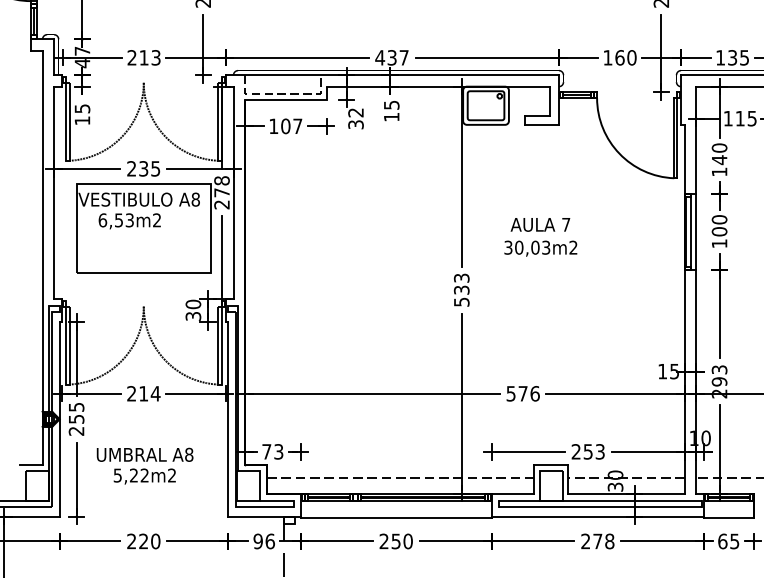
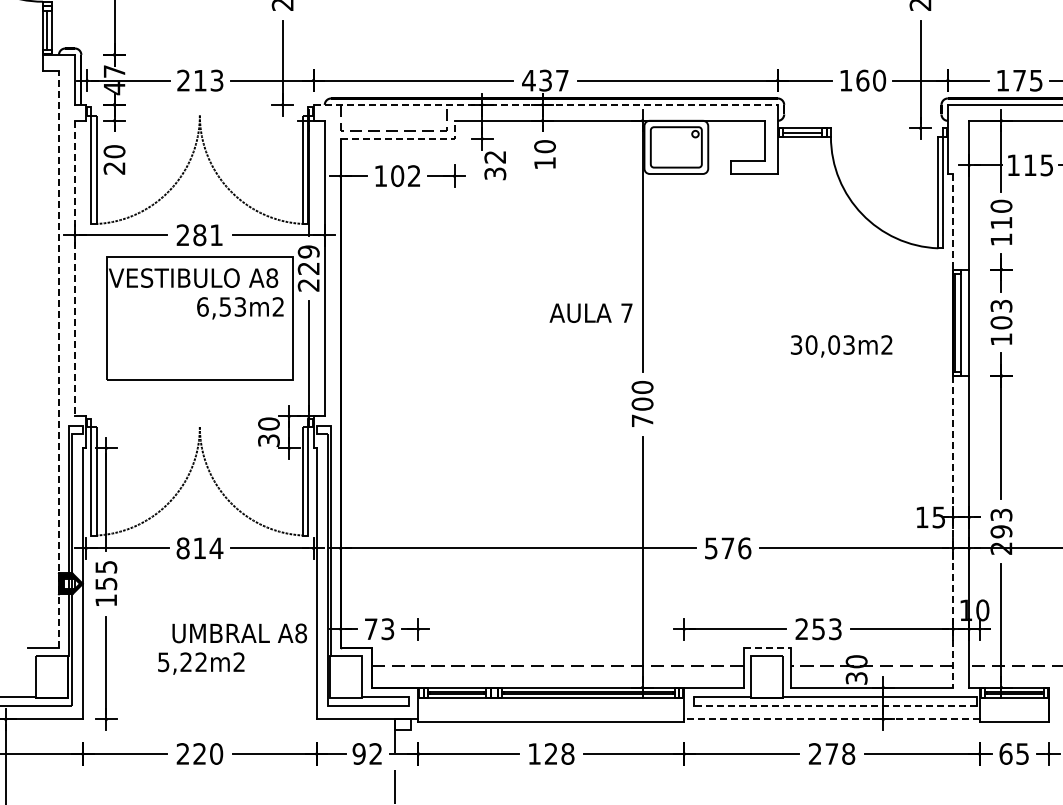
text: (732, 57) -> (1019, 80), 135 -> 175
line: (392, 74) -> (546, 104), solid -> dashed
line: (292, 99) -> (407, 138), solid -> dashed
text: (391, 105) -> (544, 146), 15 -> 10
text: (82, 114) -> (114, 159), 15 -> 20
text: (297, 125) -> (414, 175), 107 -> 102
line: (685, 158) -> (953, 221), solid -> dashed
text: (719, 160) -> (1001, 223), 140 -> 110
text: (149, 169) -> (207, 235), 235 -> 281
text: (221, 186) -> (308, 259), 278 -> 229
line: (53, 192) -> (74, 268), solid -> dashed
text: (719, 219) -> (1001, 305), 100 -> 103
text: (129, 221) -> (240, 308), moved
text: (540, 224) -> (590, 312), moved
text: (540, 248) -> (841, 346), moved
line: (42, 258) -> (59, 359), solid -> dashed
text: (461, 289) -> (642, 403), 533 -> 700
line: (685, 381) -> (953, 531), solid -> dashed
text: (131, 393) -> (182, 548), 214 -> 814
text: (76, 431) -> (105, 600), 255 -> 155
text: (144, 454) -> (239, 633), moved
line: (551, 465) -> (767, 648), solid -> dashed
line: (599, 506) -> (834, 705), solid -> dashed
line: (598, 516) -> (832, 719), solid -> dashed
text: (269, 541) -> (375, 753), 96 -> 92
text: (396, 541) -> (551, 753), 250 -> 128

